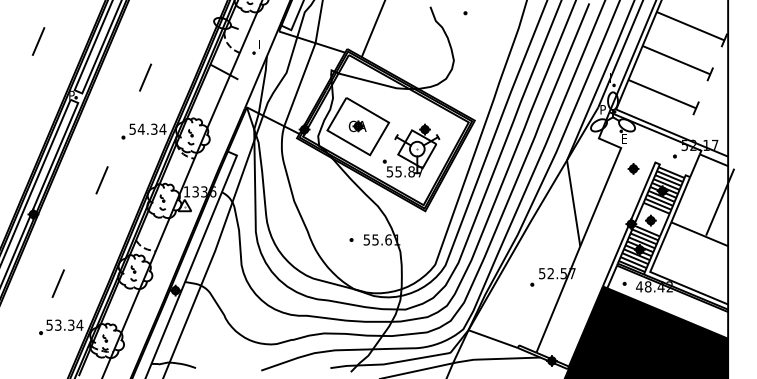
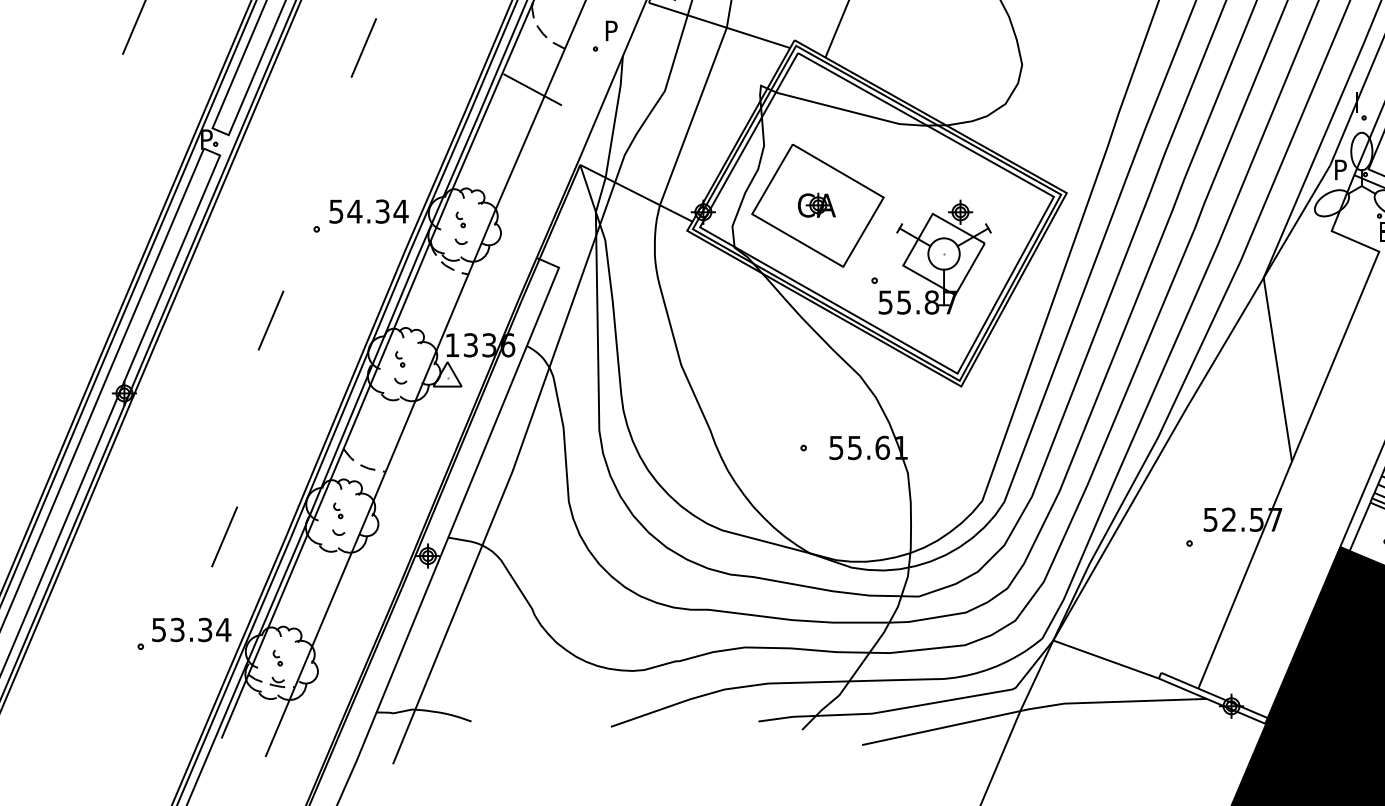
text: (261, 44) -> (611, 30), I -> P
line: (145, 77) -> (363, 47), moved
line: (57, 283) -> (222, 536), moved

